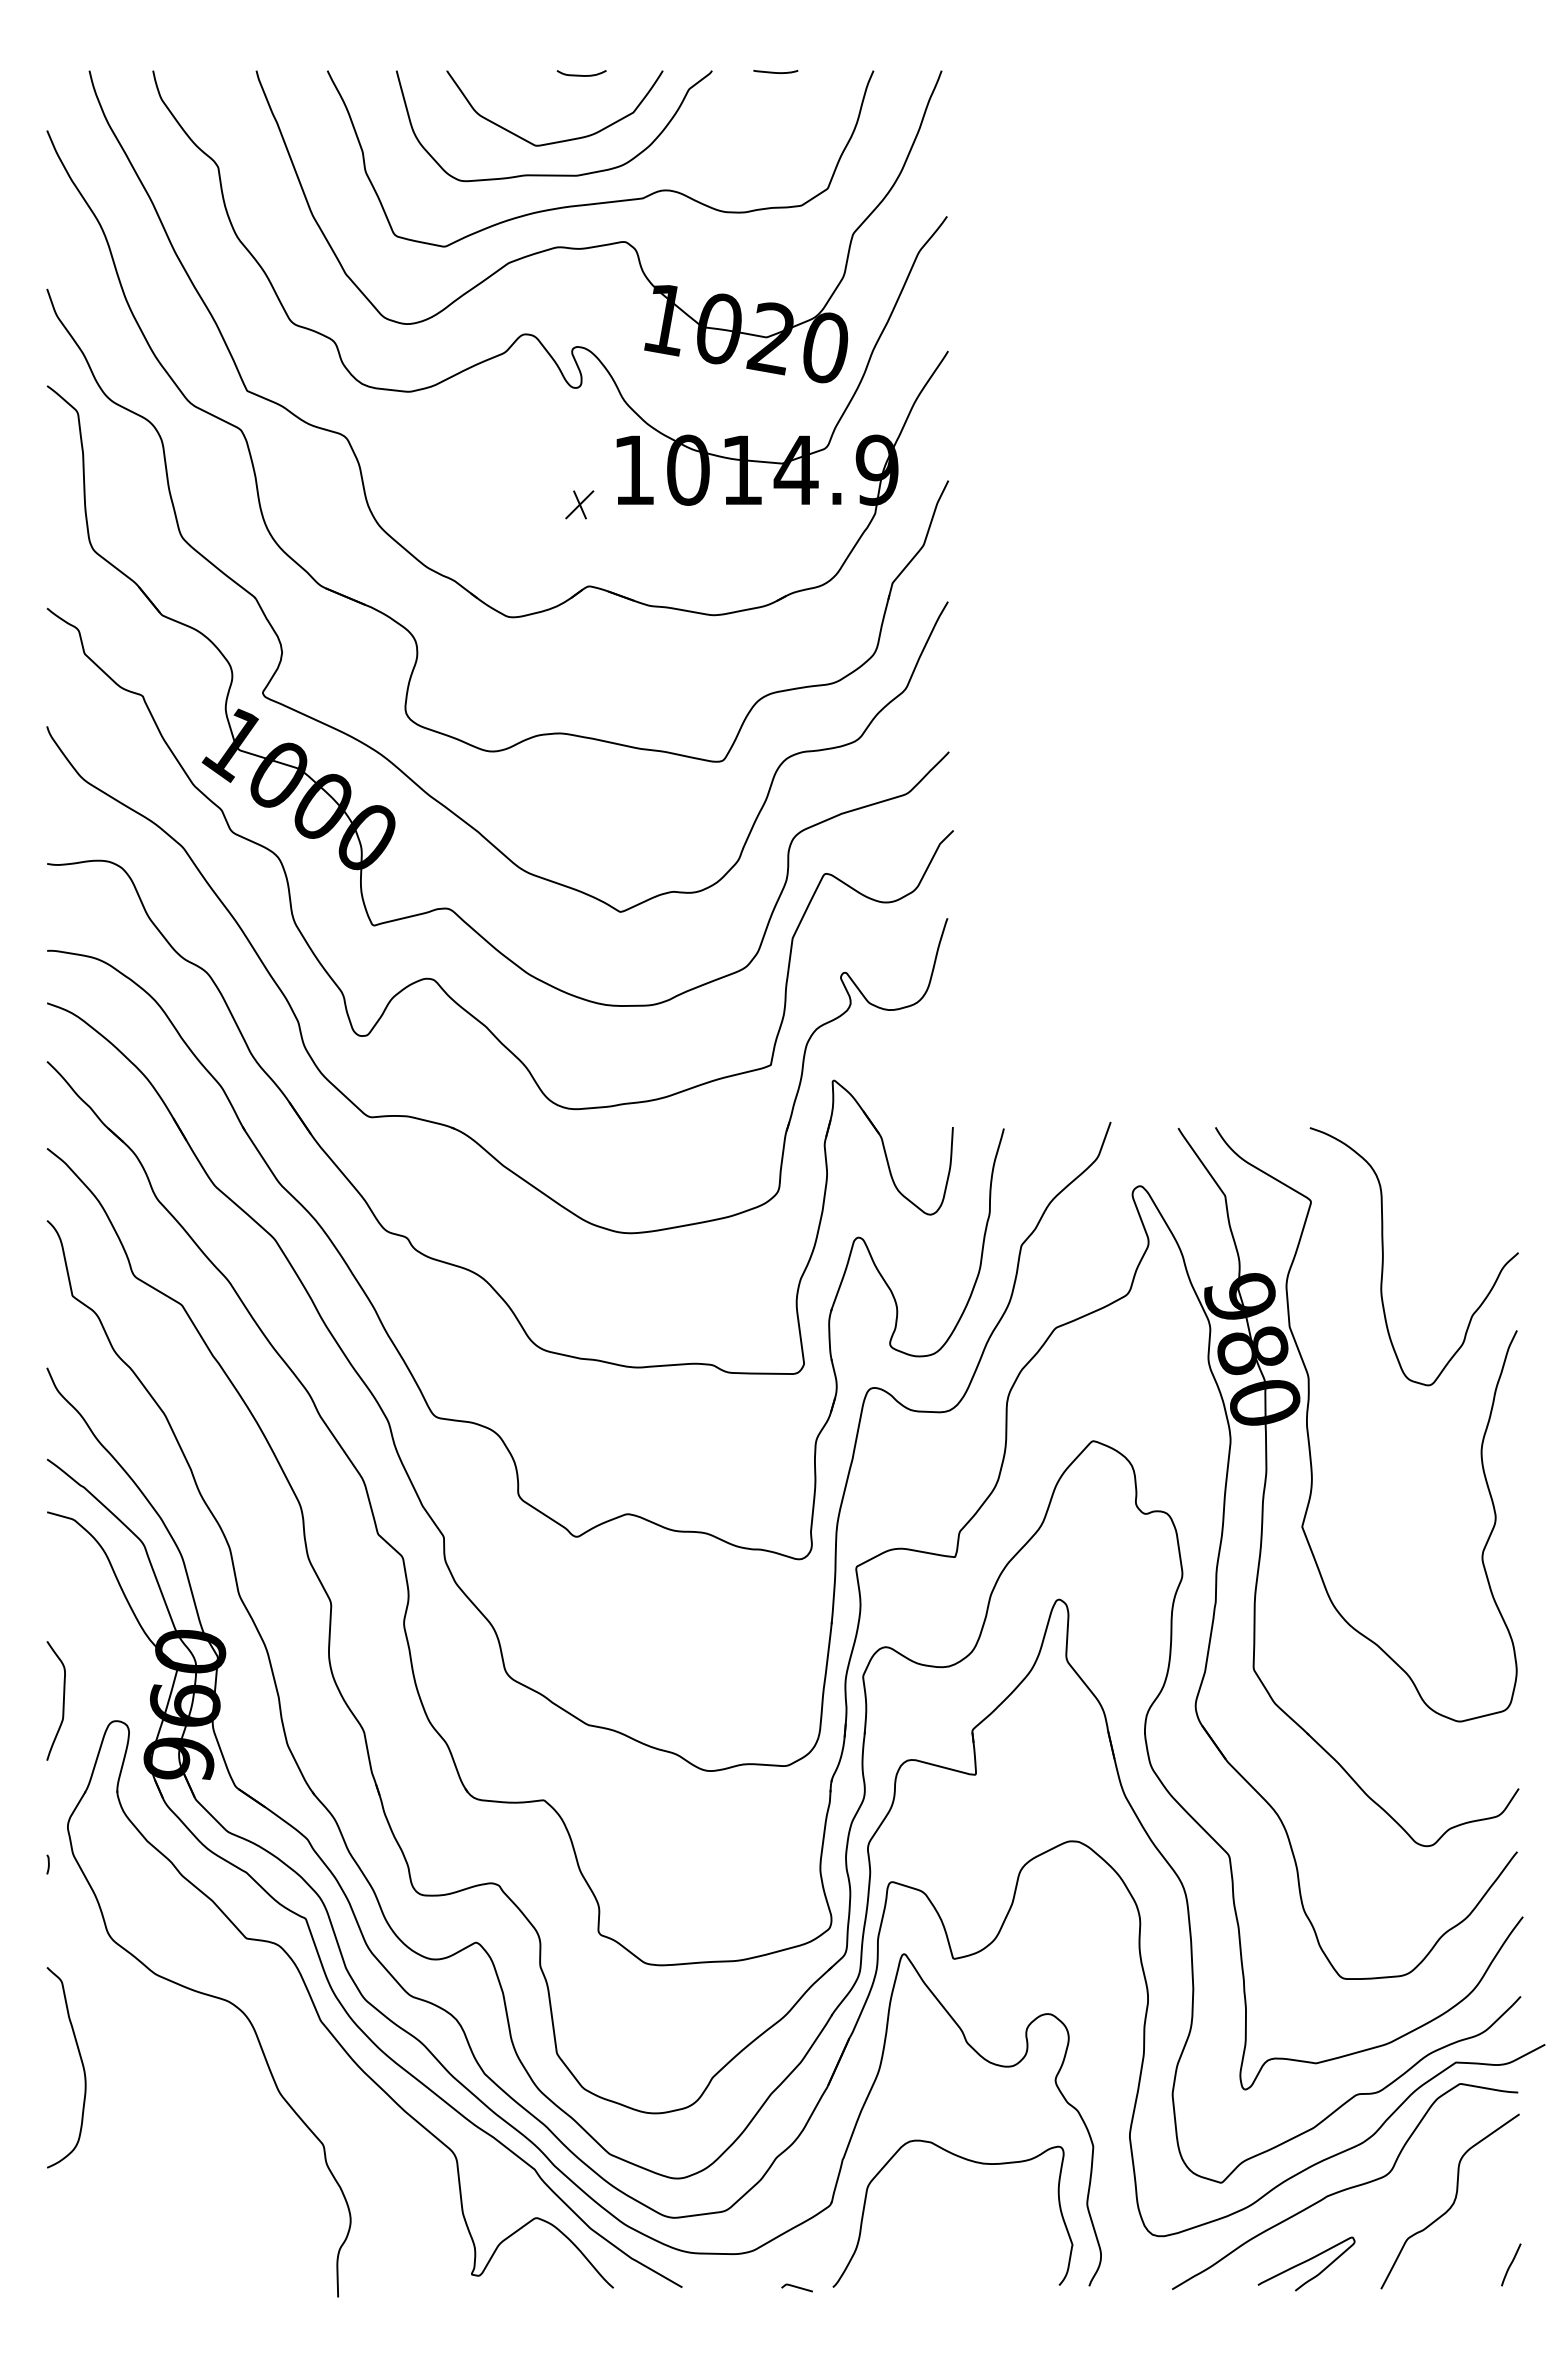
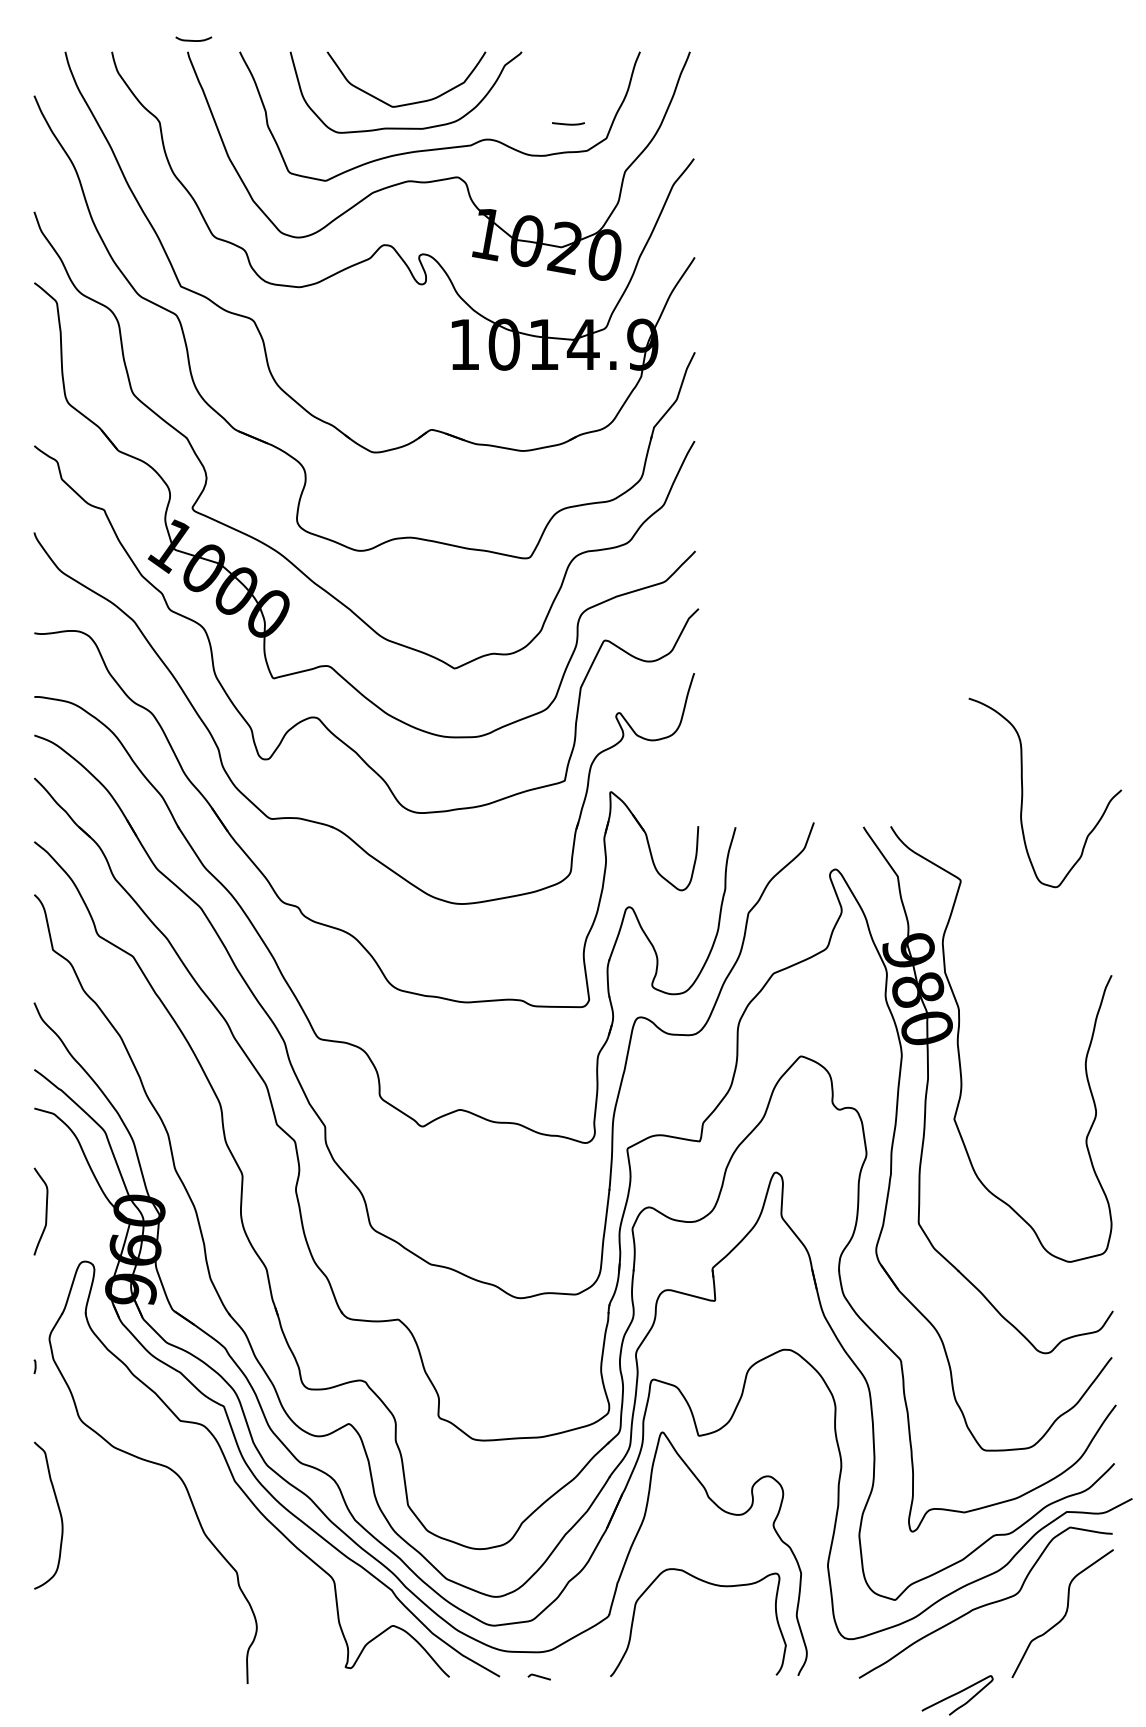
curve: (775, 72) -> (568, 124), moved
curve: (580, 74) -> (192, 39), moved
part: (579, 504) -> (424, 369), removed
curve: (1383, 1256) -> (1022, 792), moved
curve: (62, 1702) -> (45, 1212), moved
curve: (1306, 2262) -> (957, 1694), moved
line: (1511, 2264) -> (1107, 1659), removed
curve: (796, 2287) -> (538, 1676), moved

